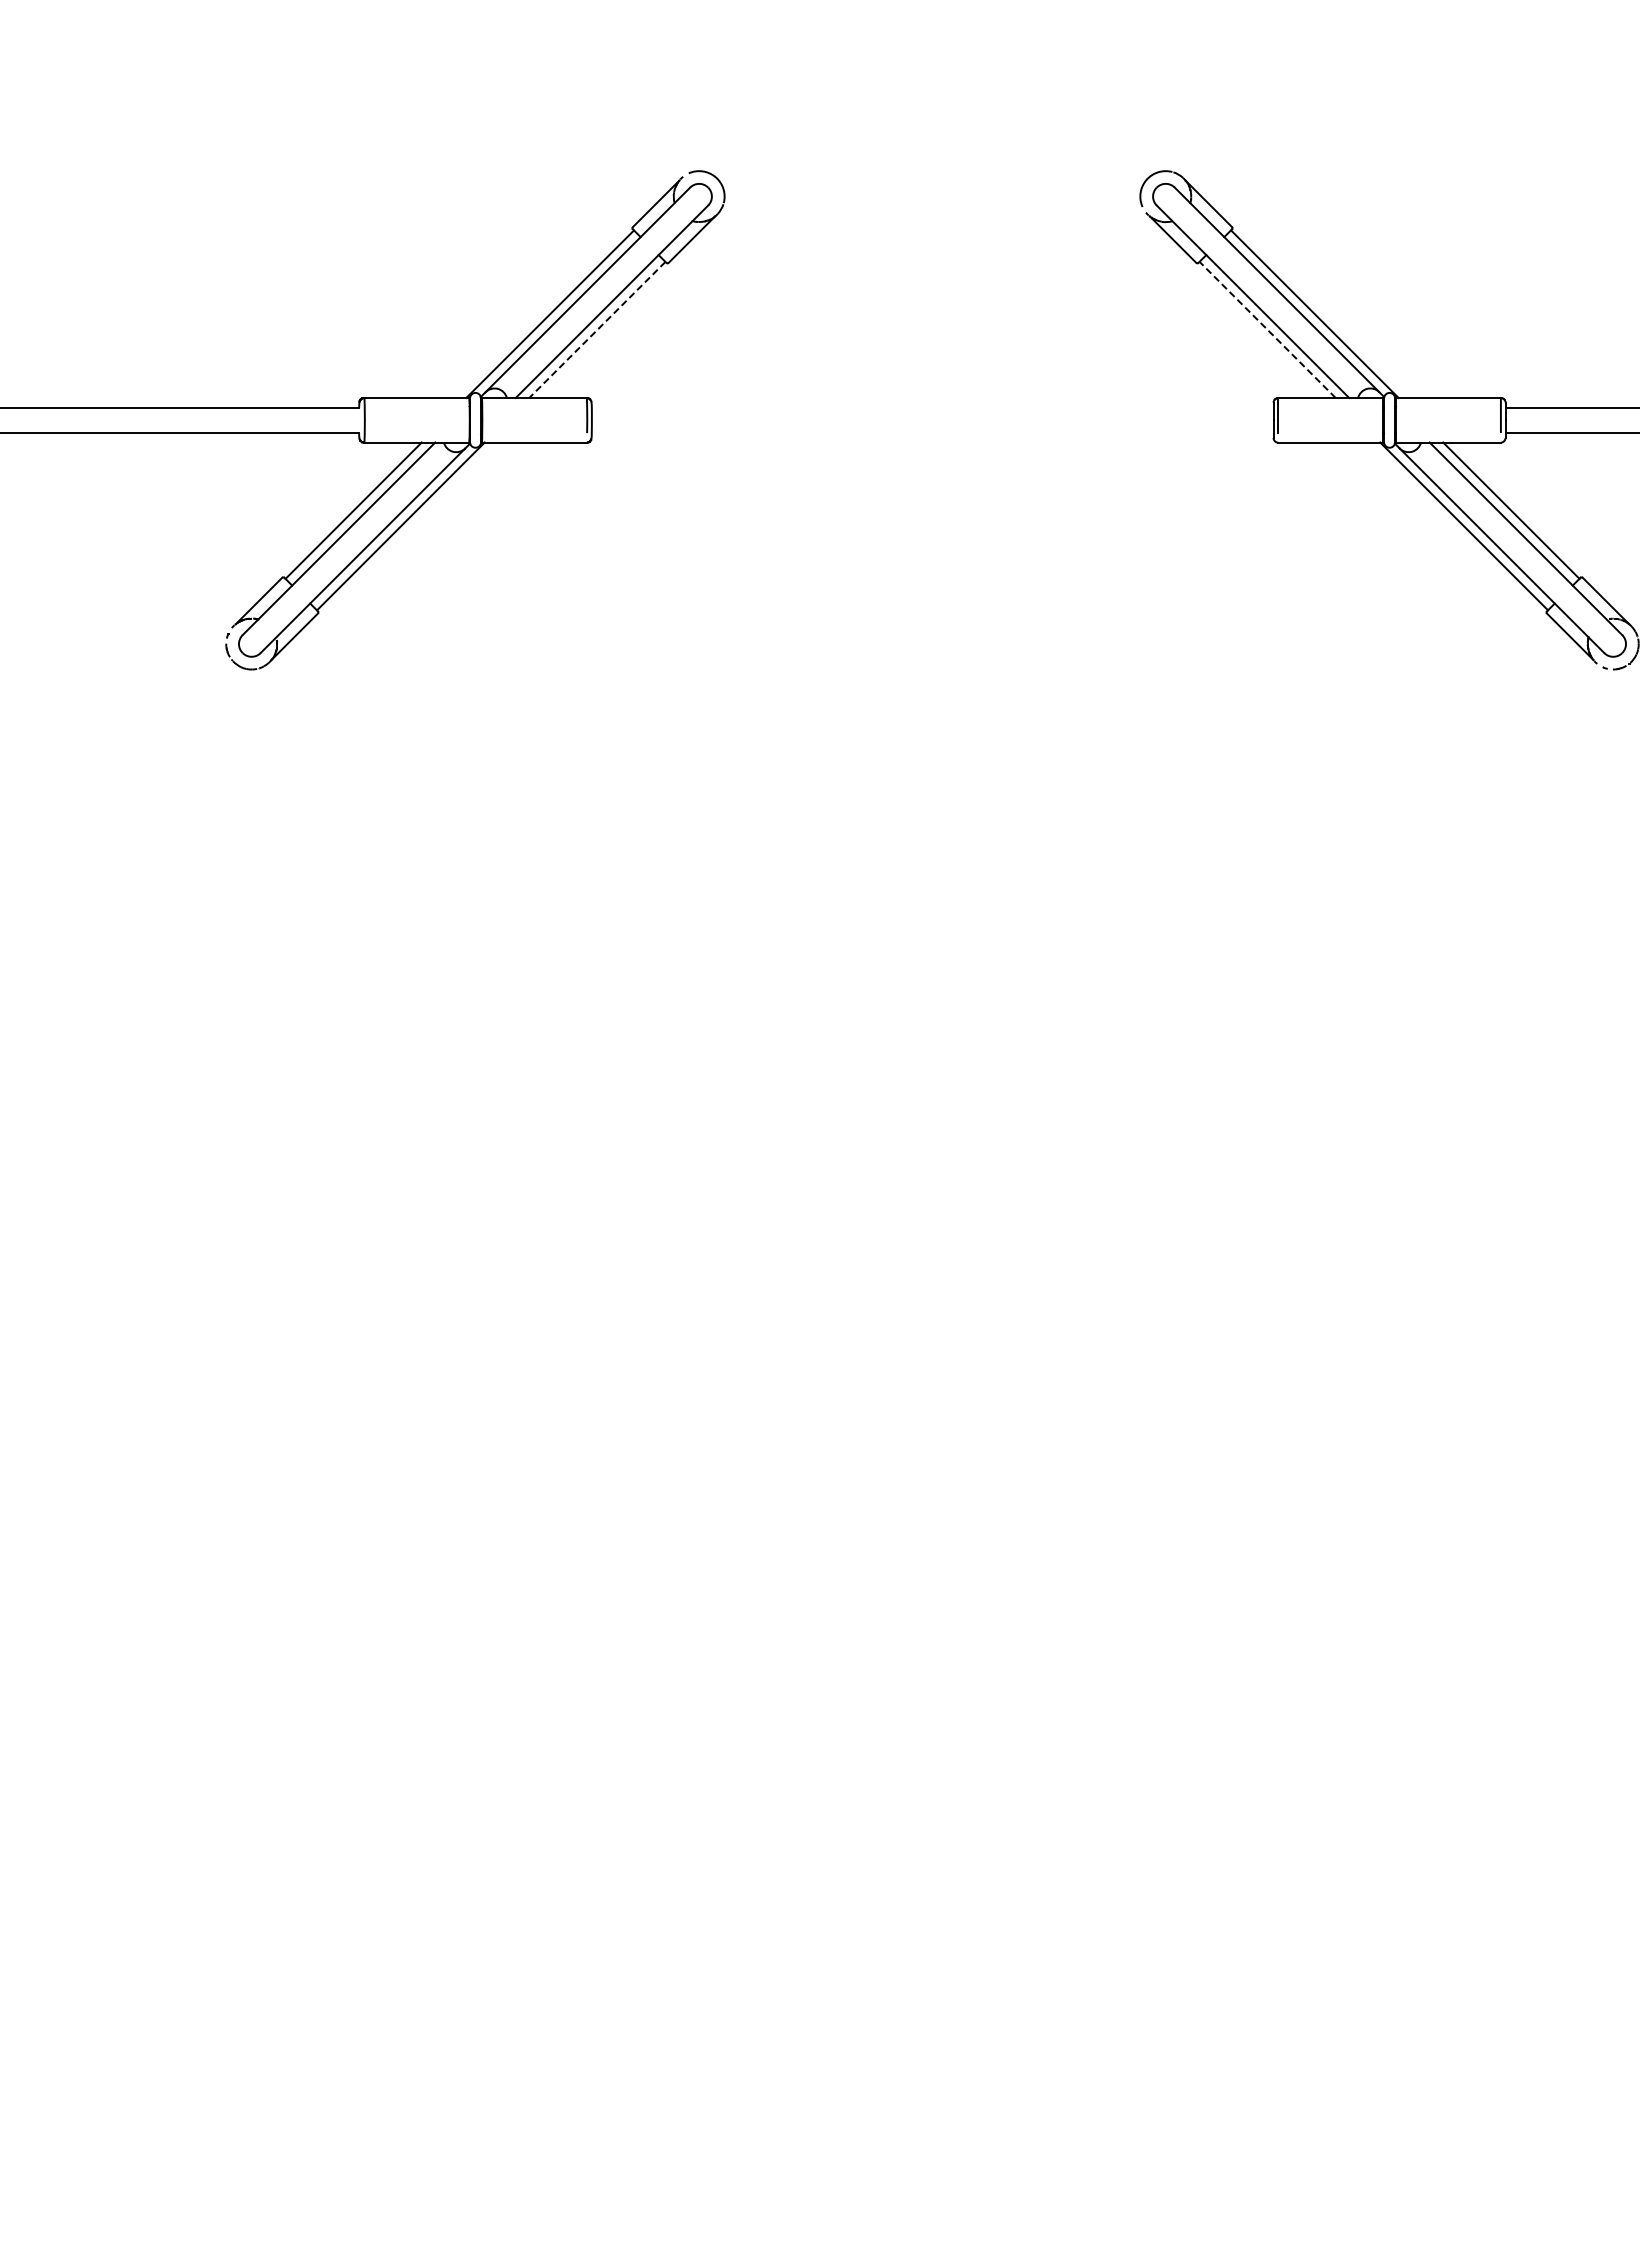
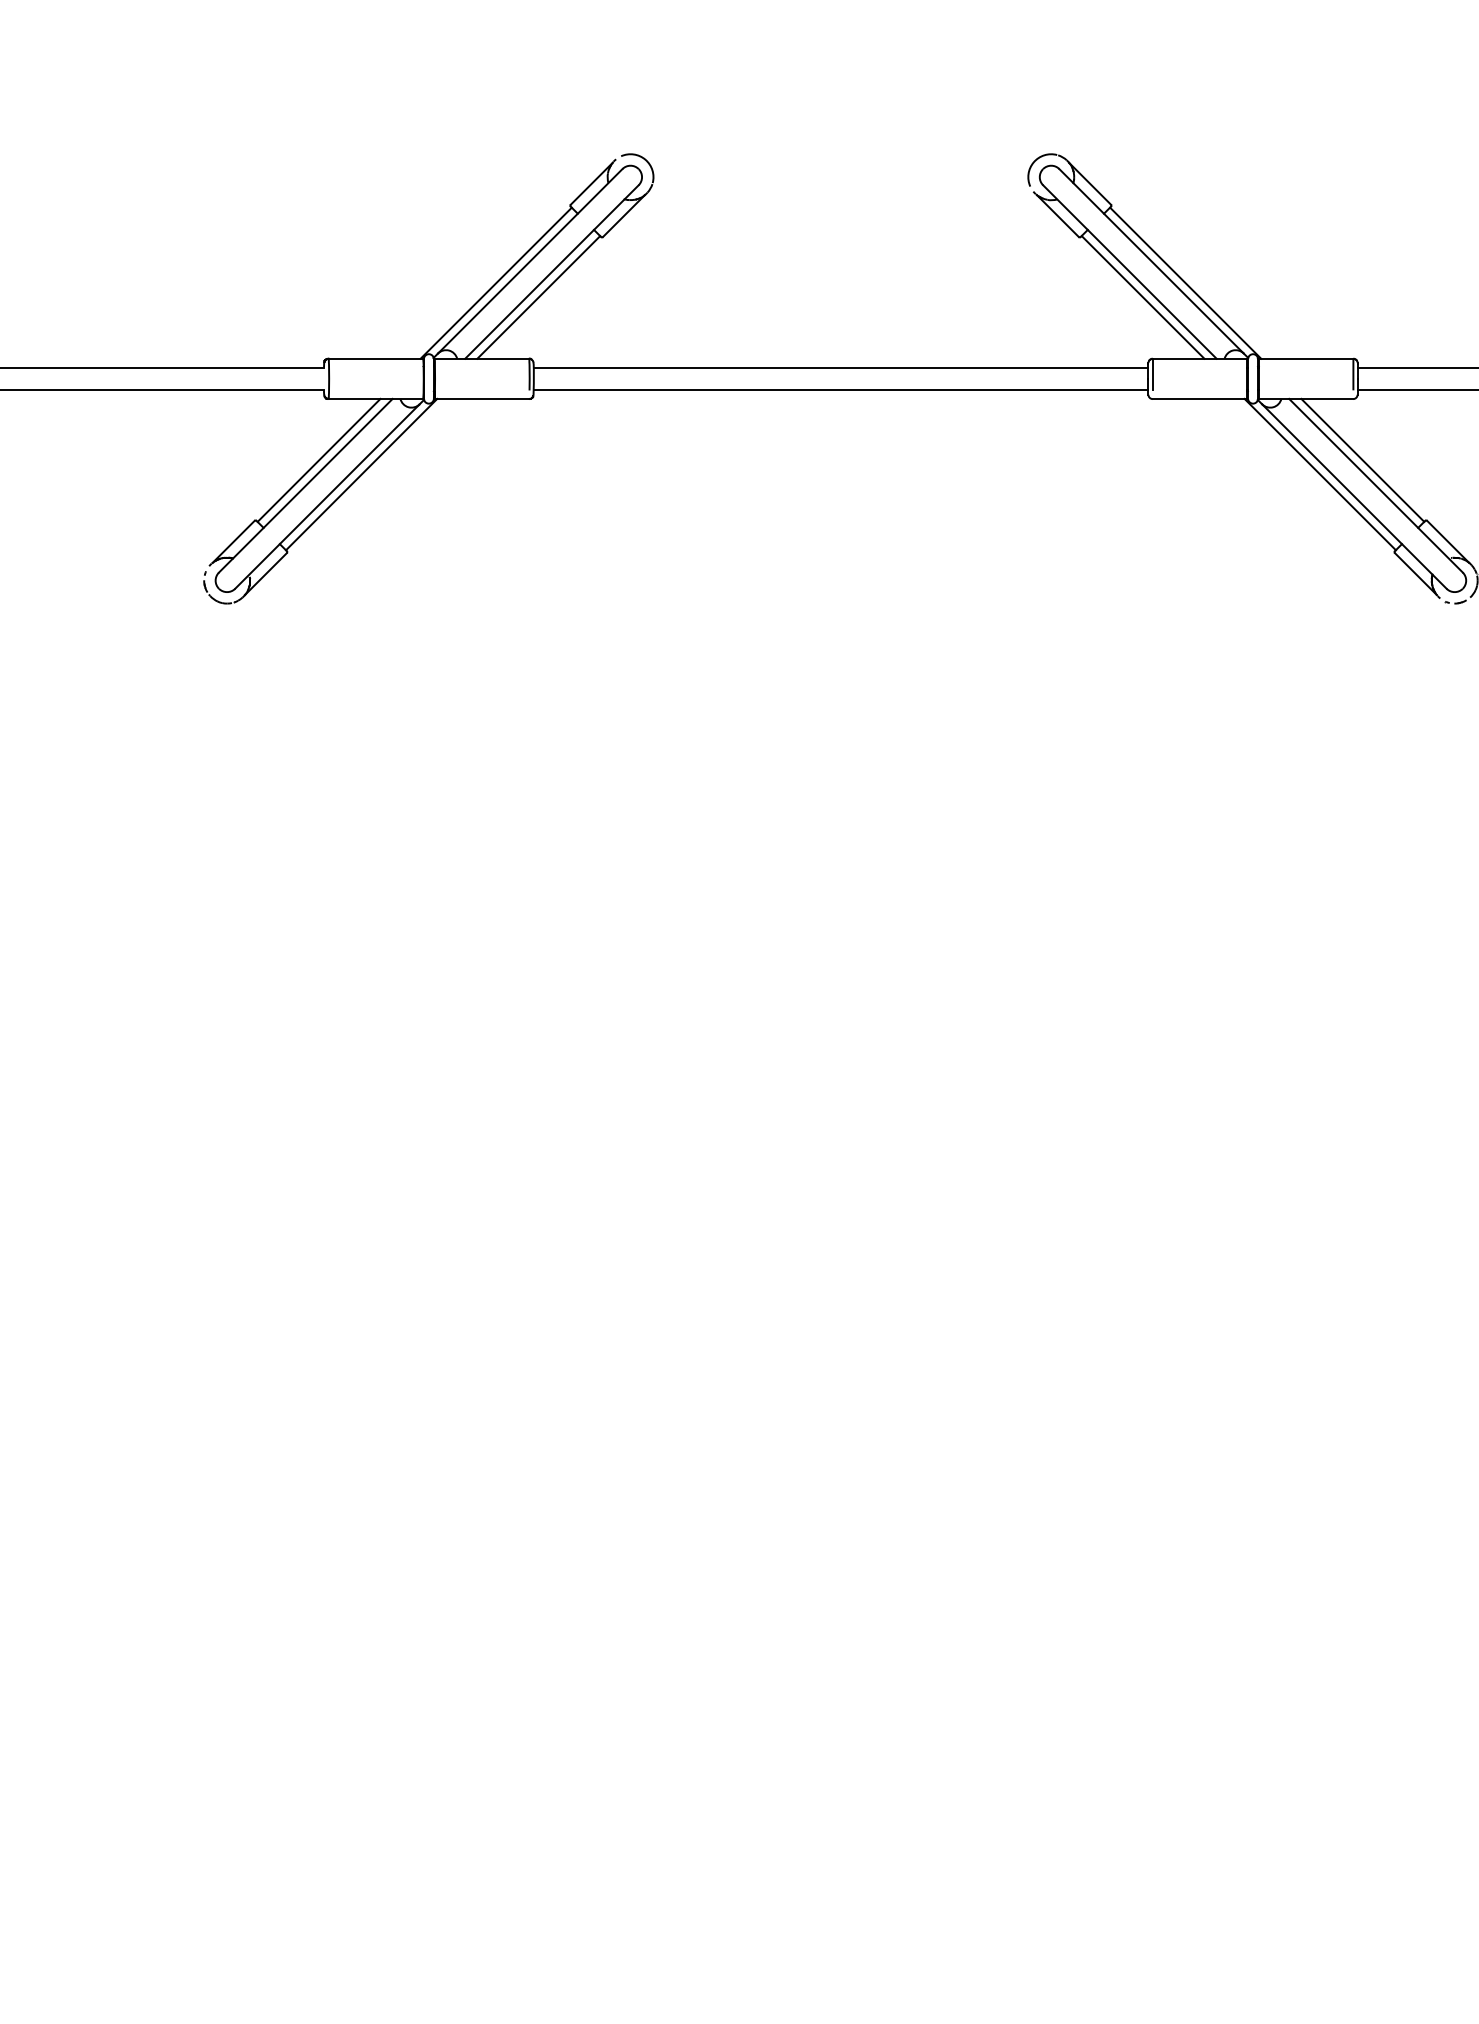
line: (1267, 329) -> (1142, 297), dashed -> solid
line: (597, 330) -> (538, 297), dashed -> solid
line: (932, 407) -> (840, 367), added
line: (932, 433) -> (840, 390), added

